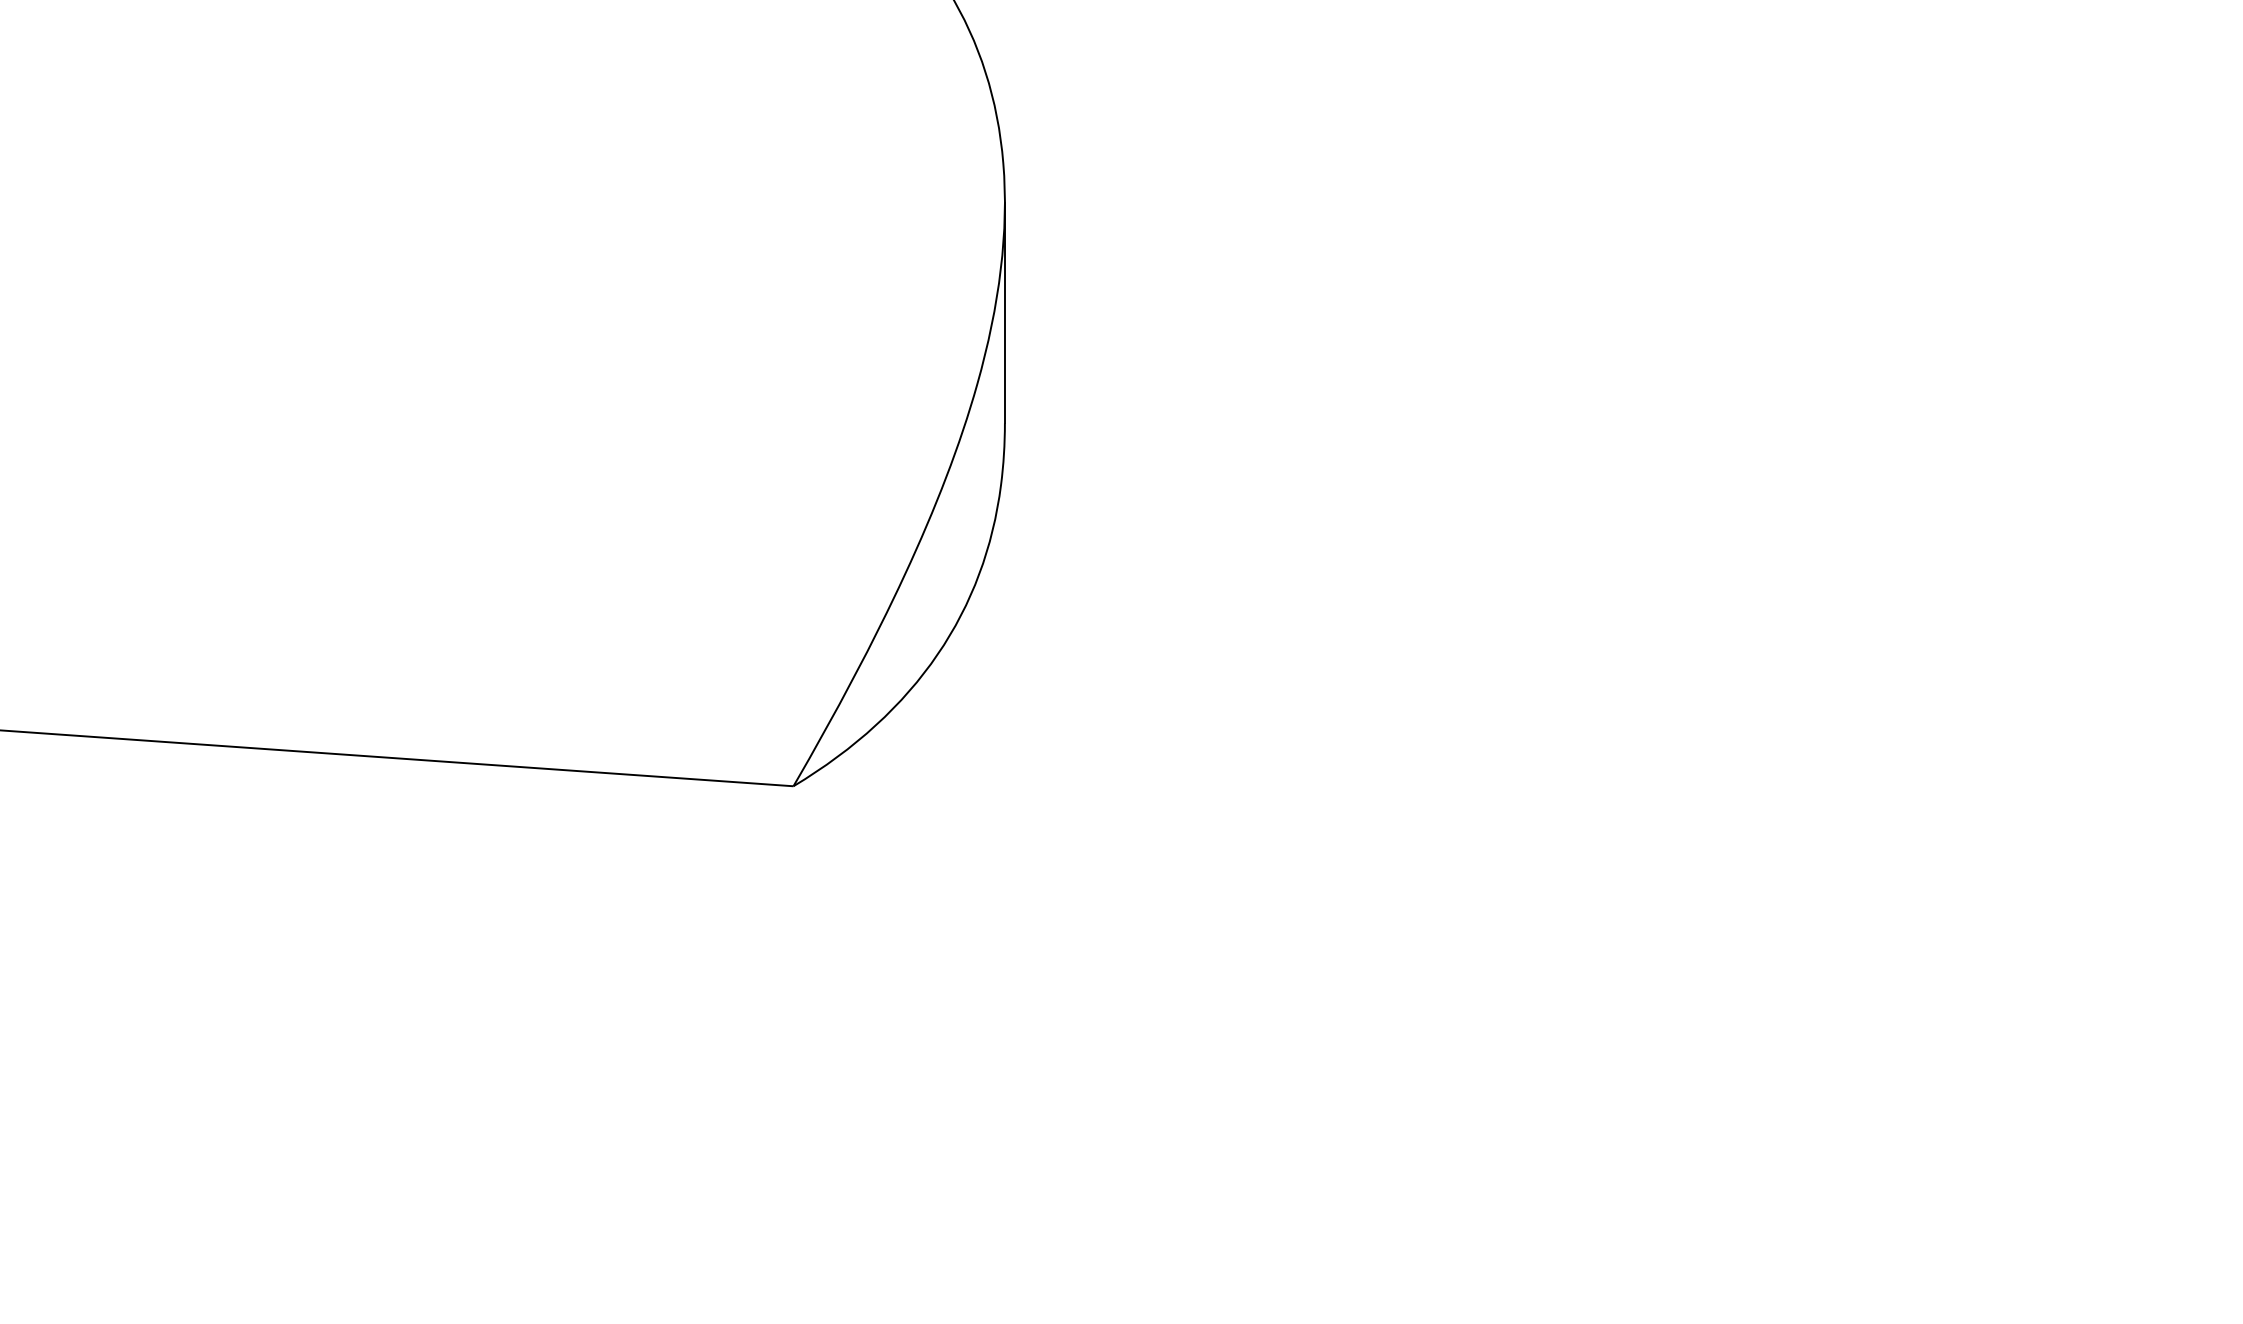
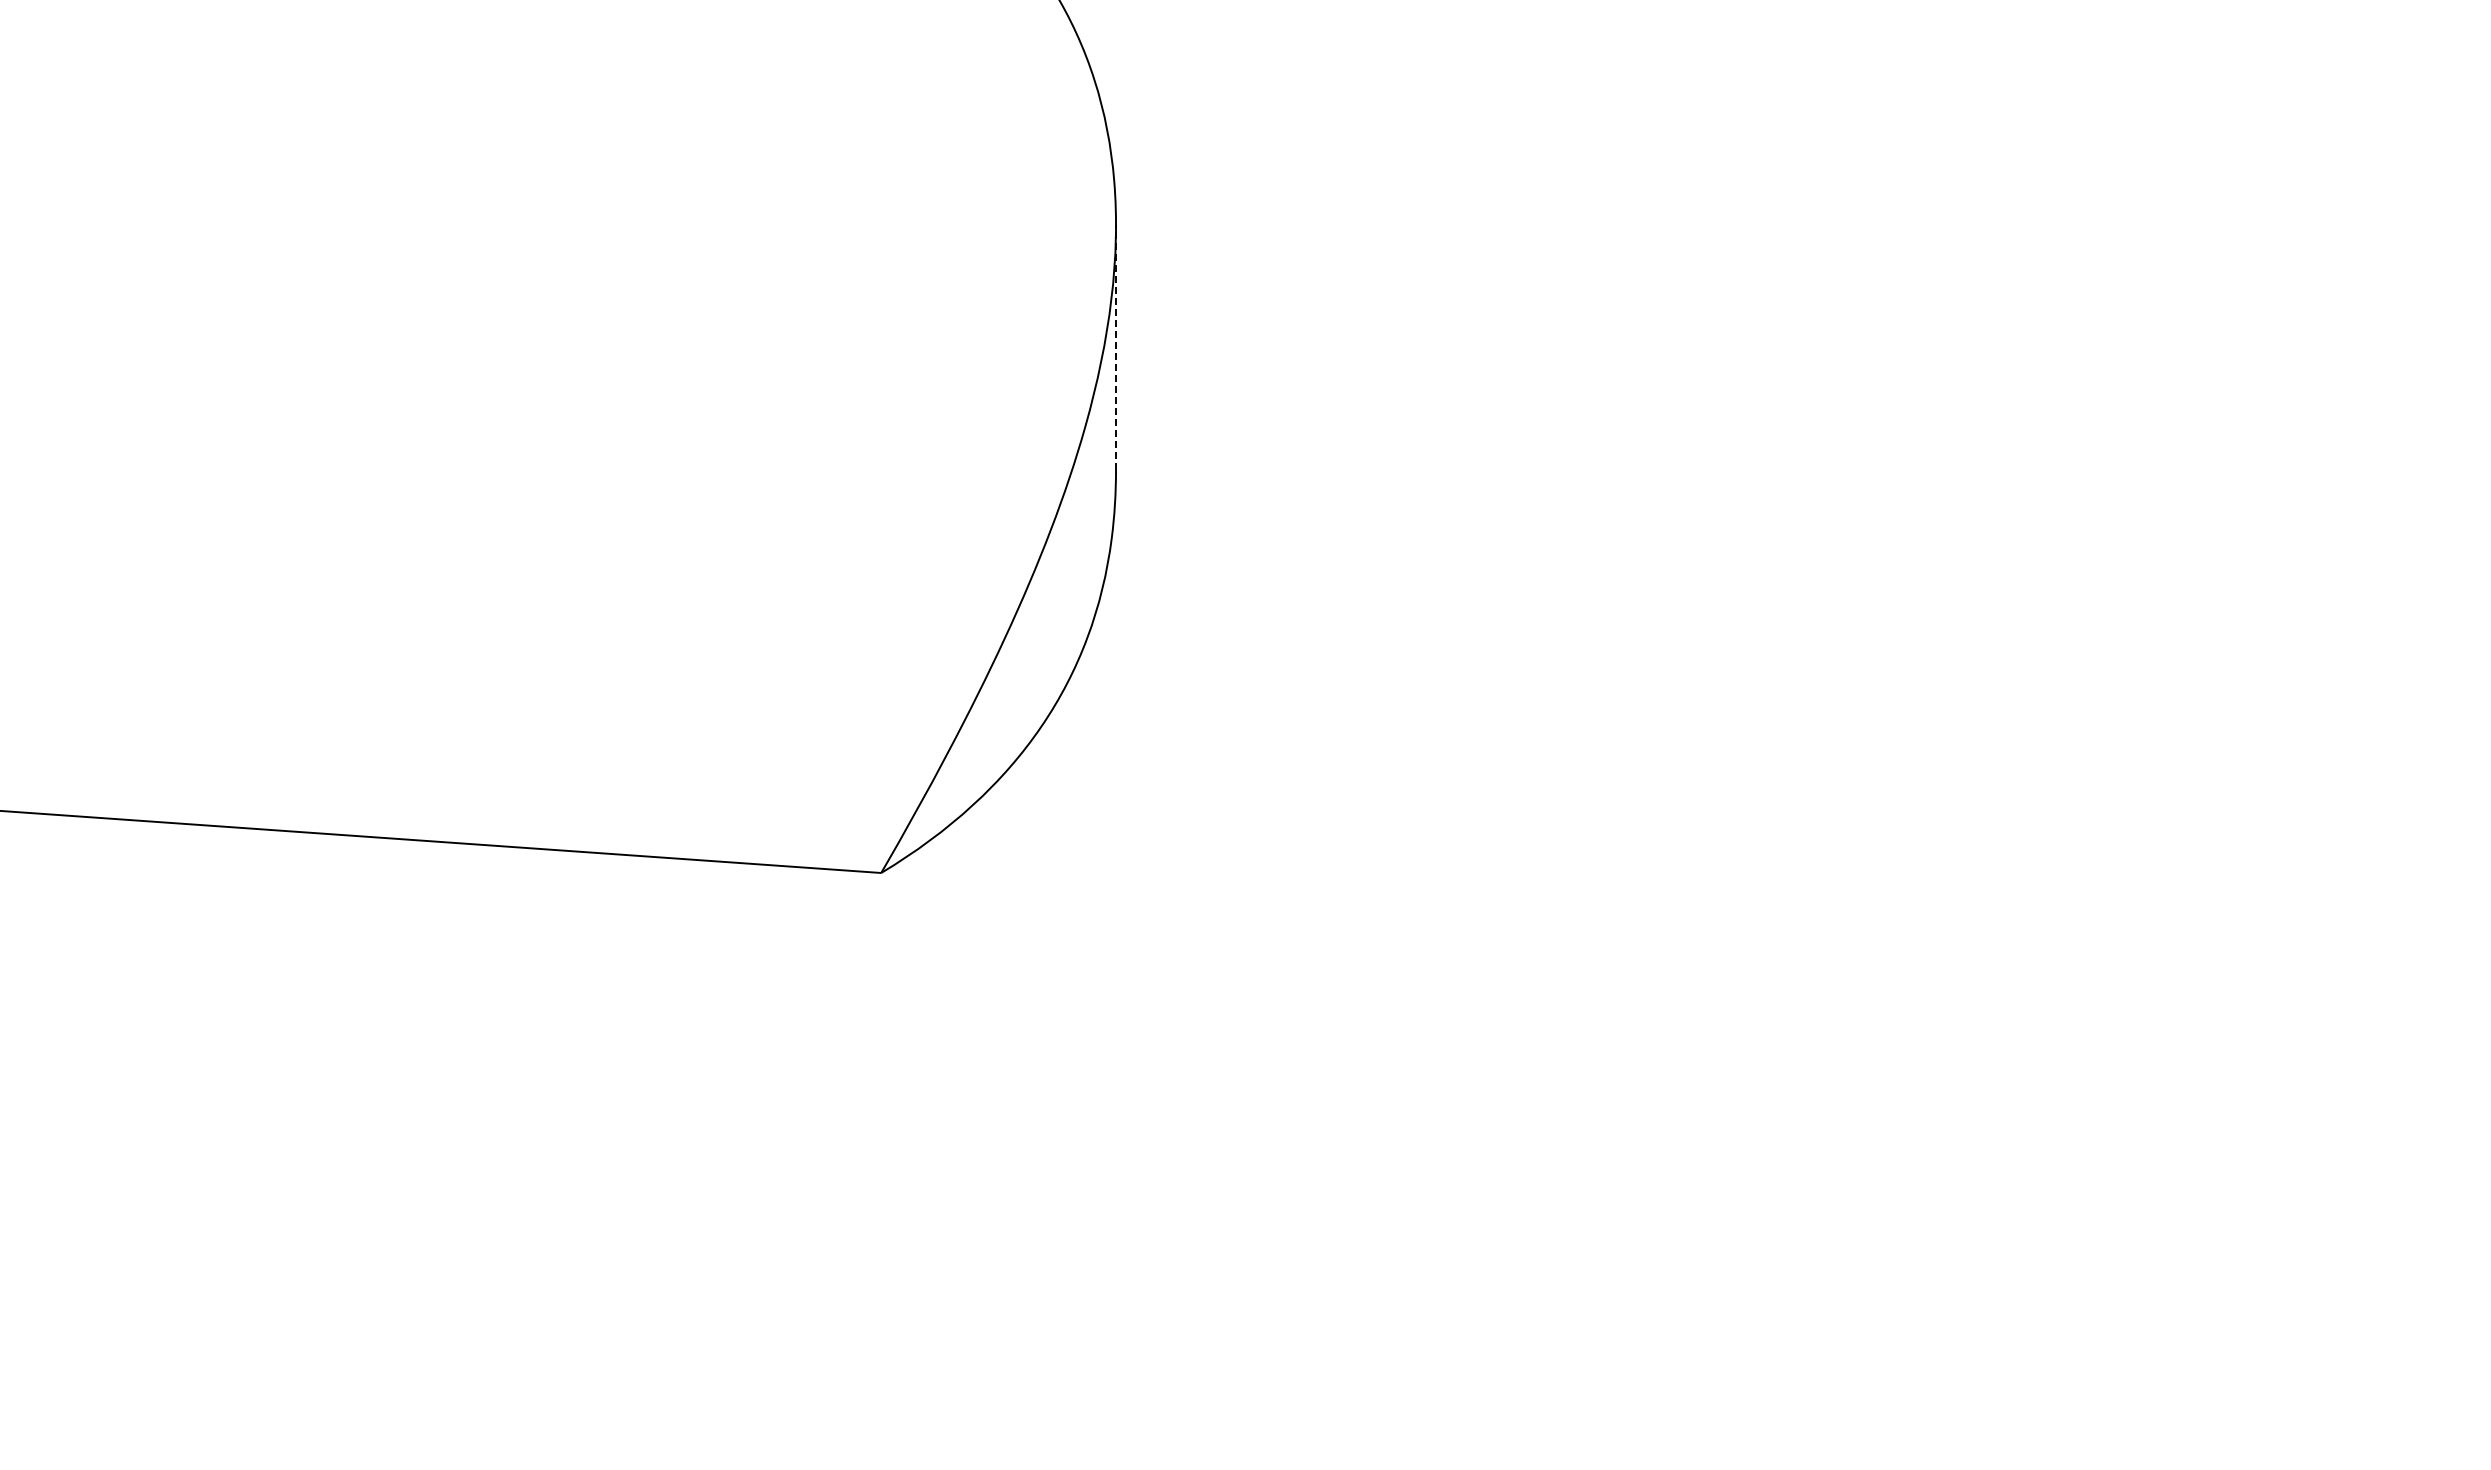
line: (1005, 313) -> (1116, 347), solid -> dashed

